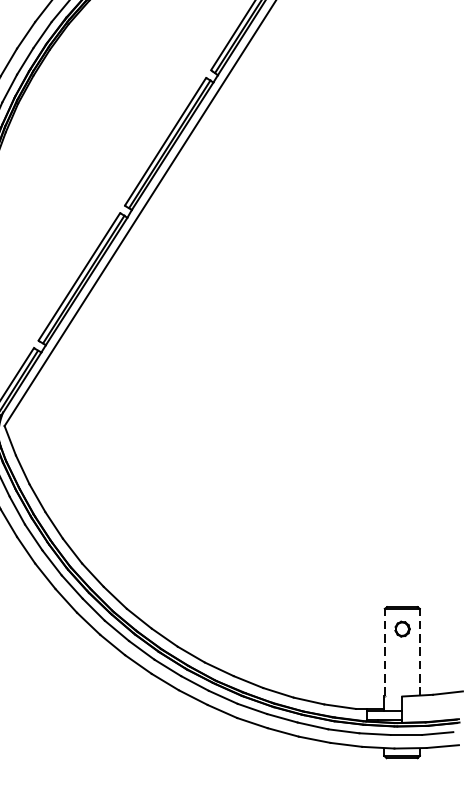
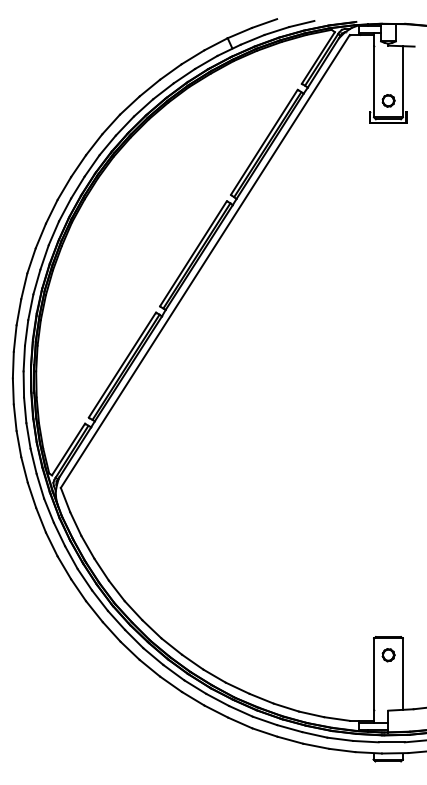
line: (385, 652) -> (374, 674), dashed -> solid
line: (419, 652) -> (402, 674), dashed -> solid

